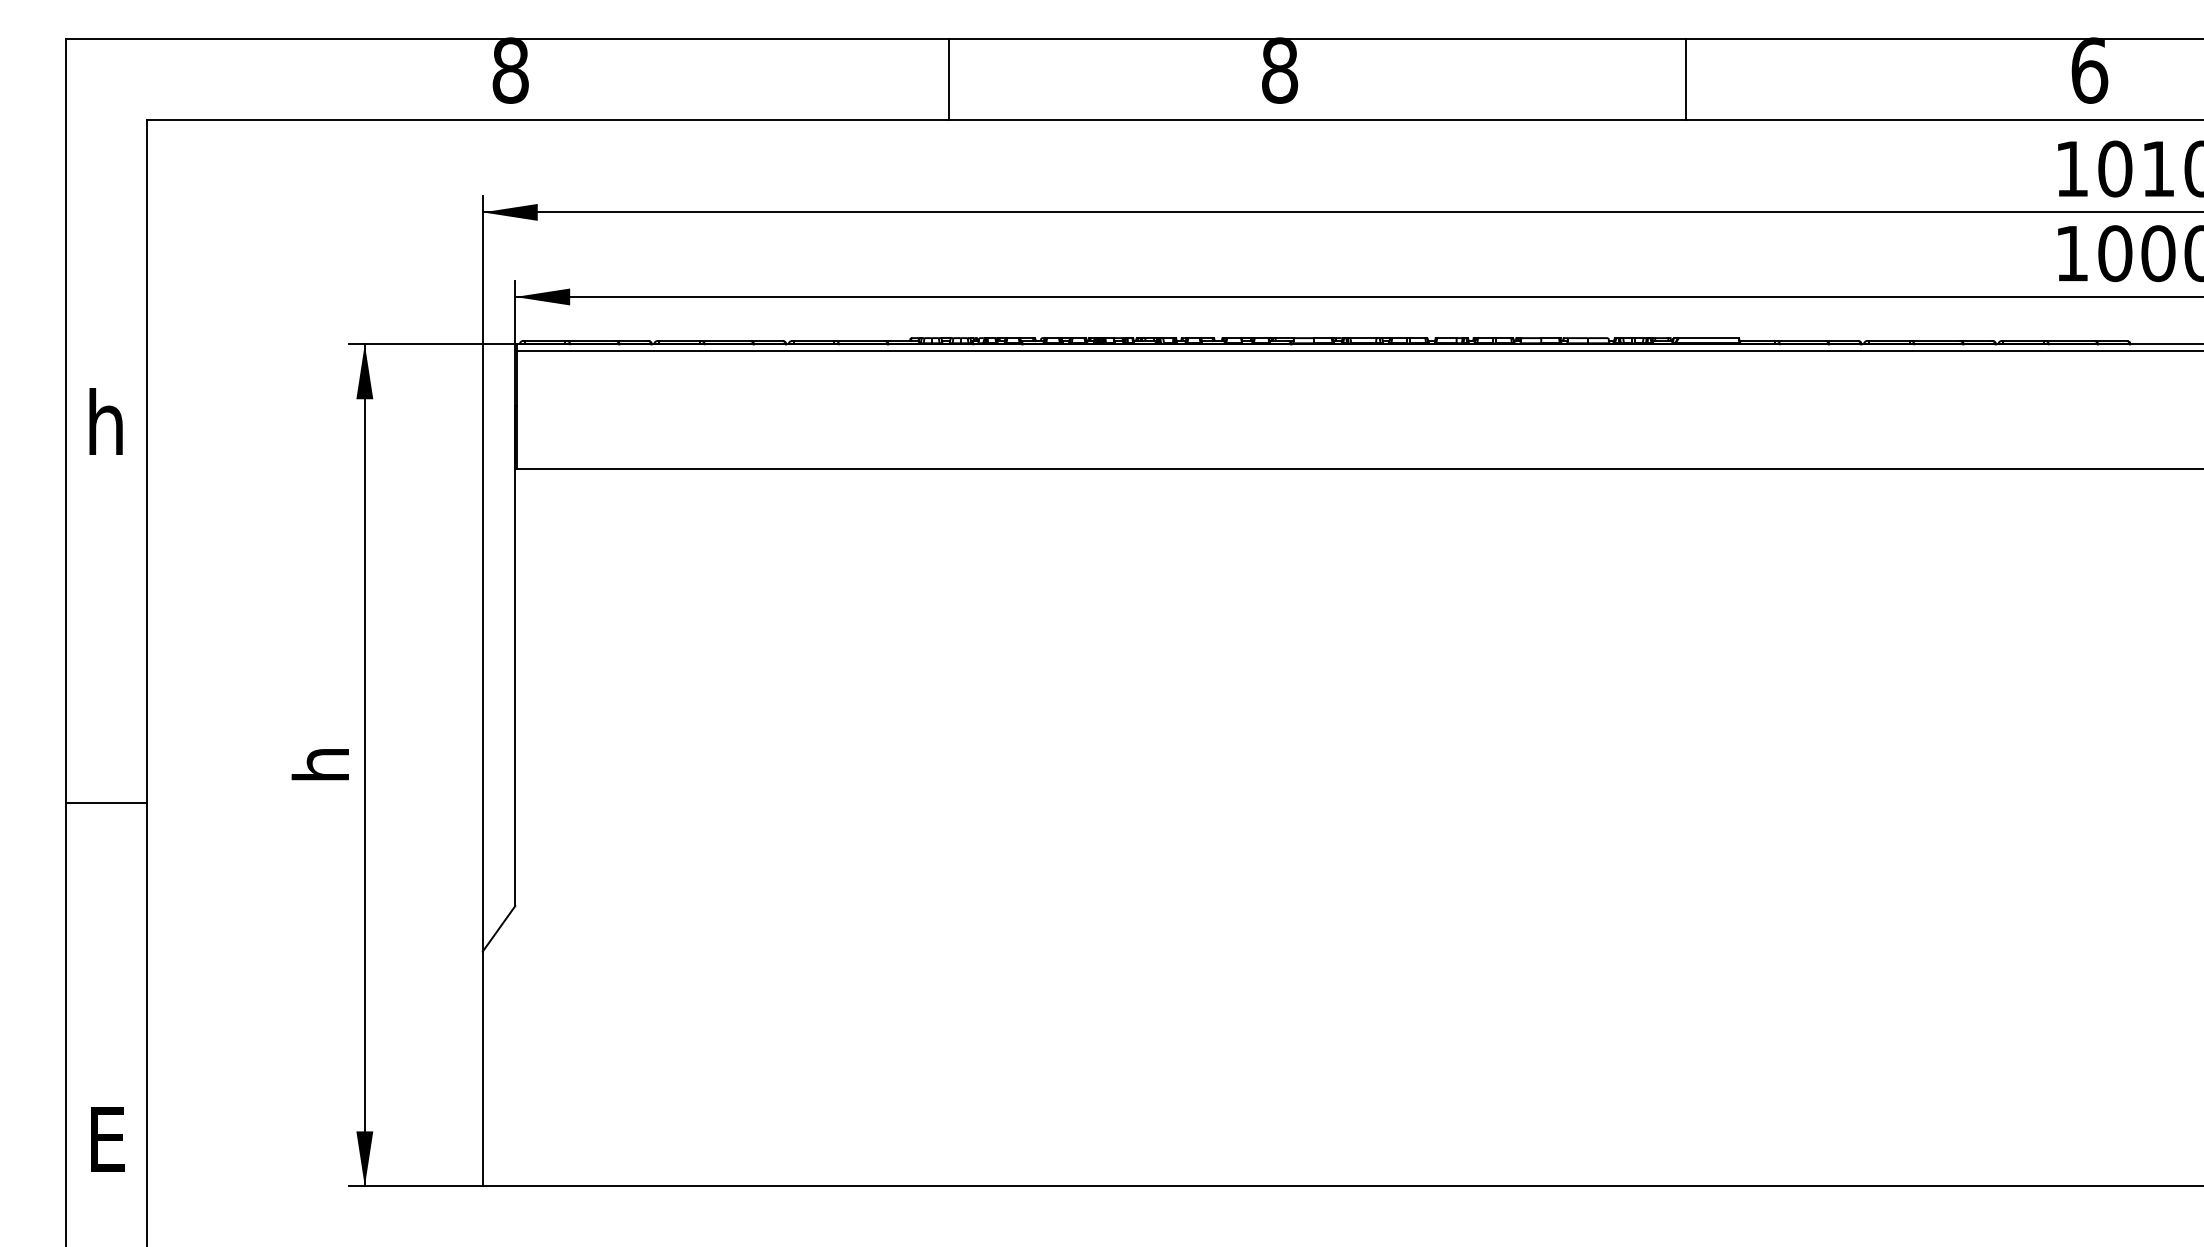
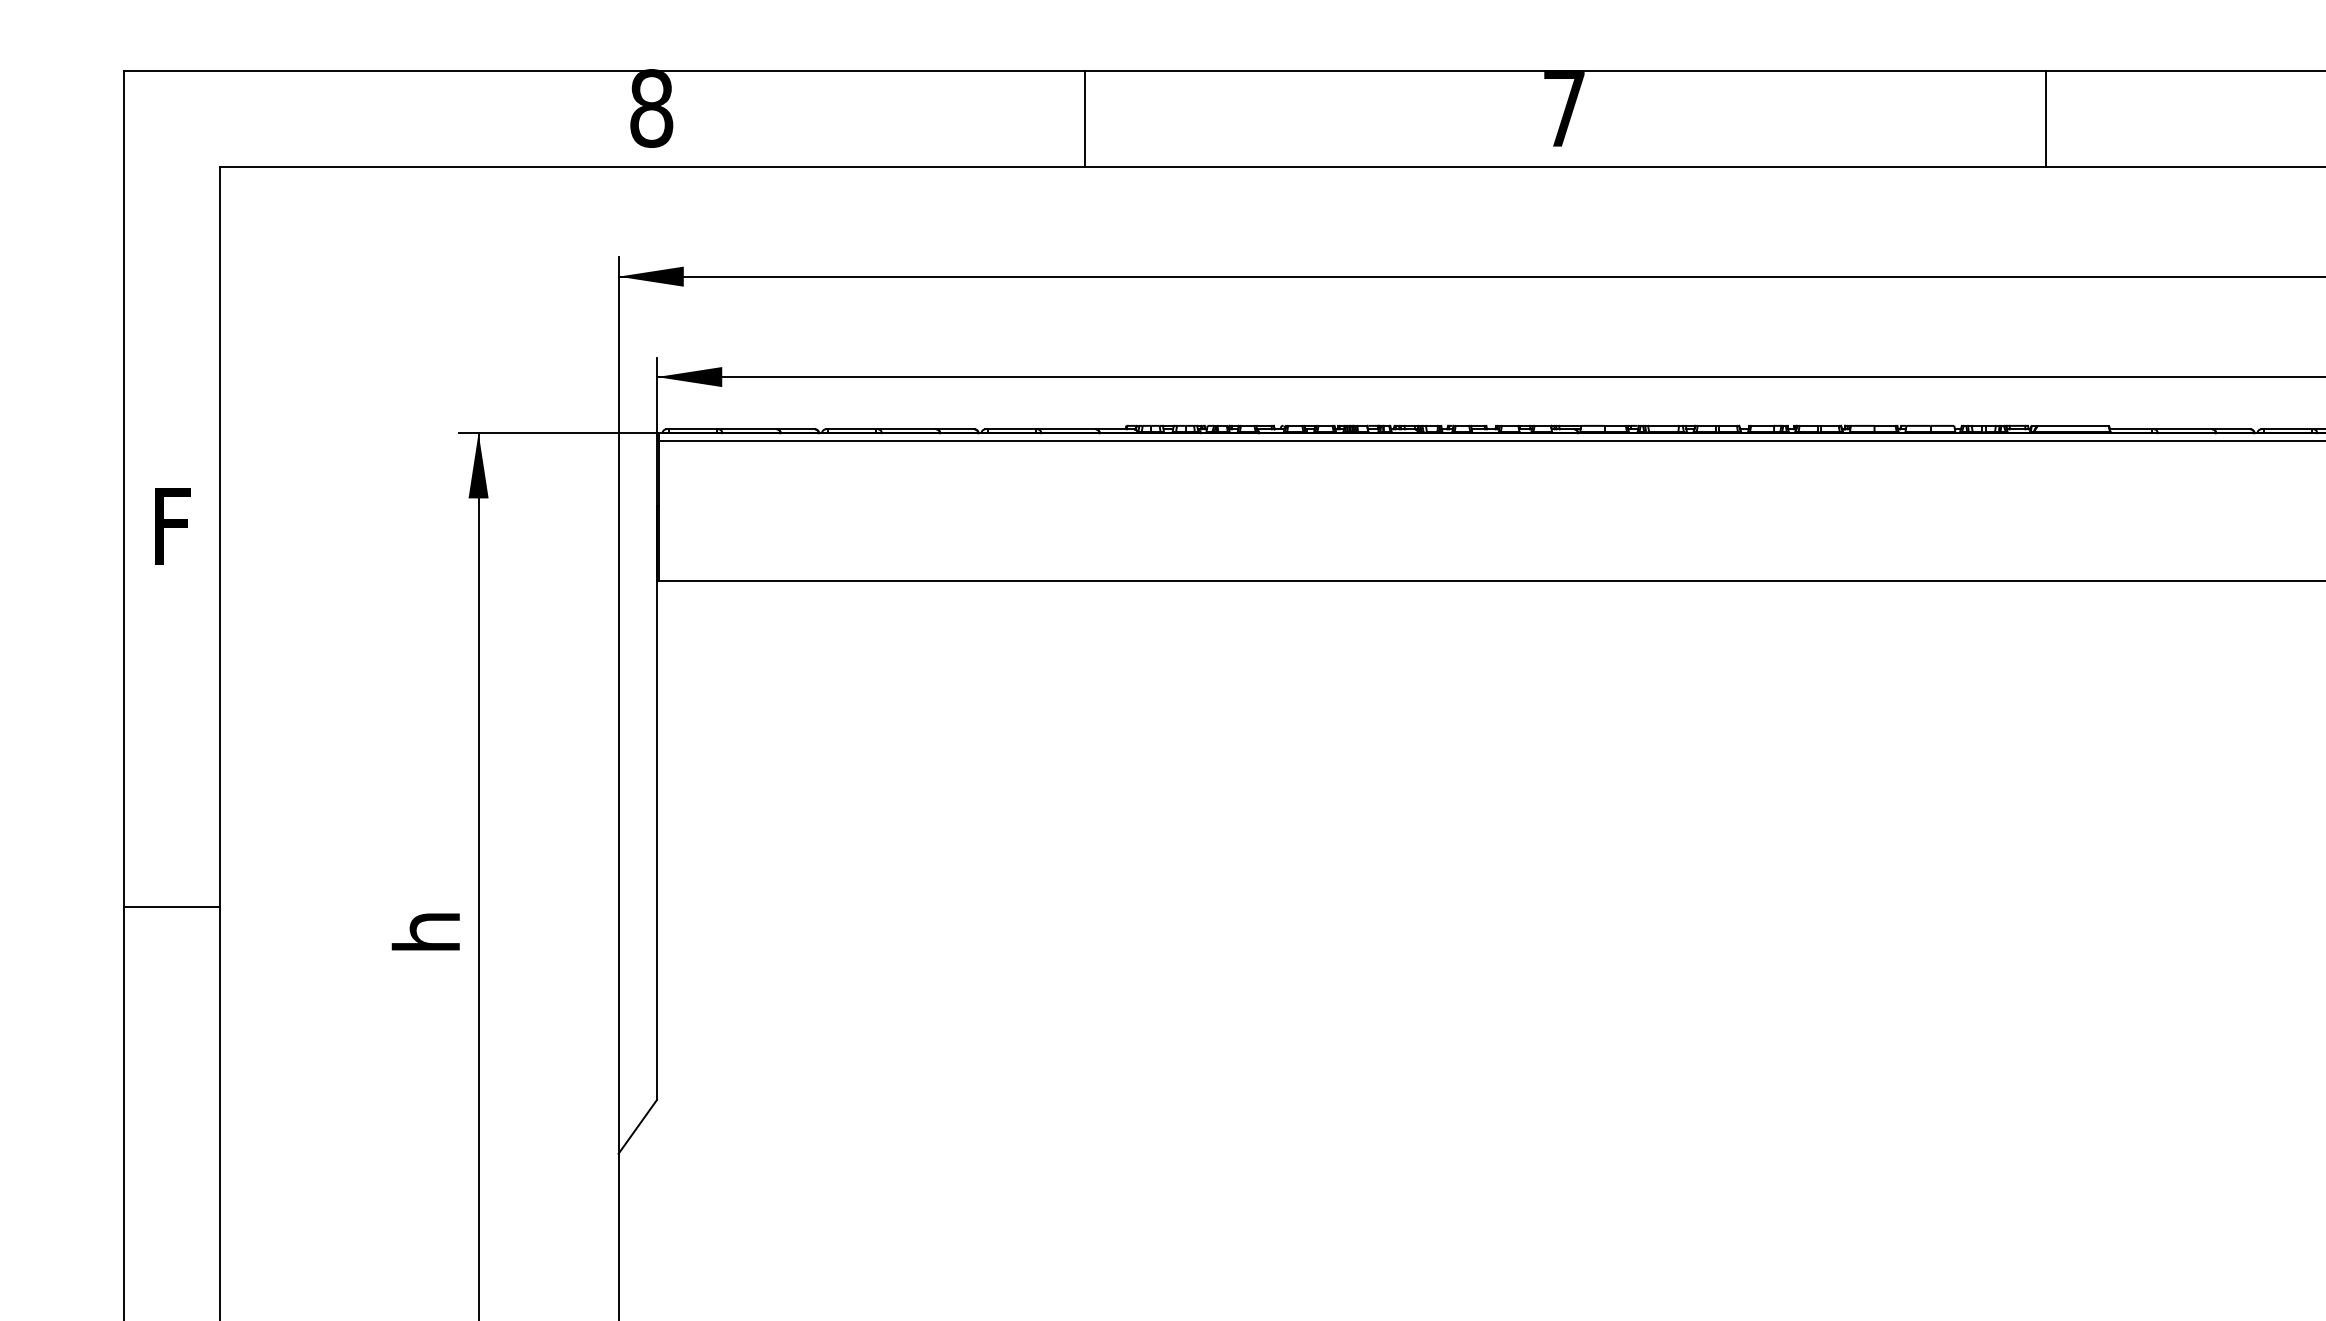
text: (1280, 70) -> (1565, 108), 8 -> 7
line: (948, 78) -> (1084, 117), moved
text: (105, 421) -> (170, 524), h -> F
line: (106, 803) -> (172, 906), moved

